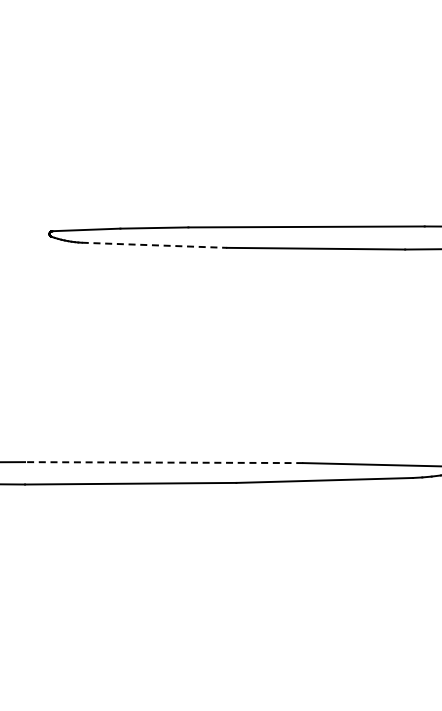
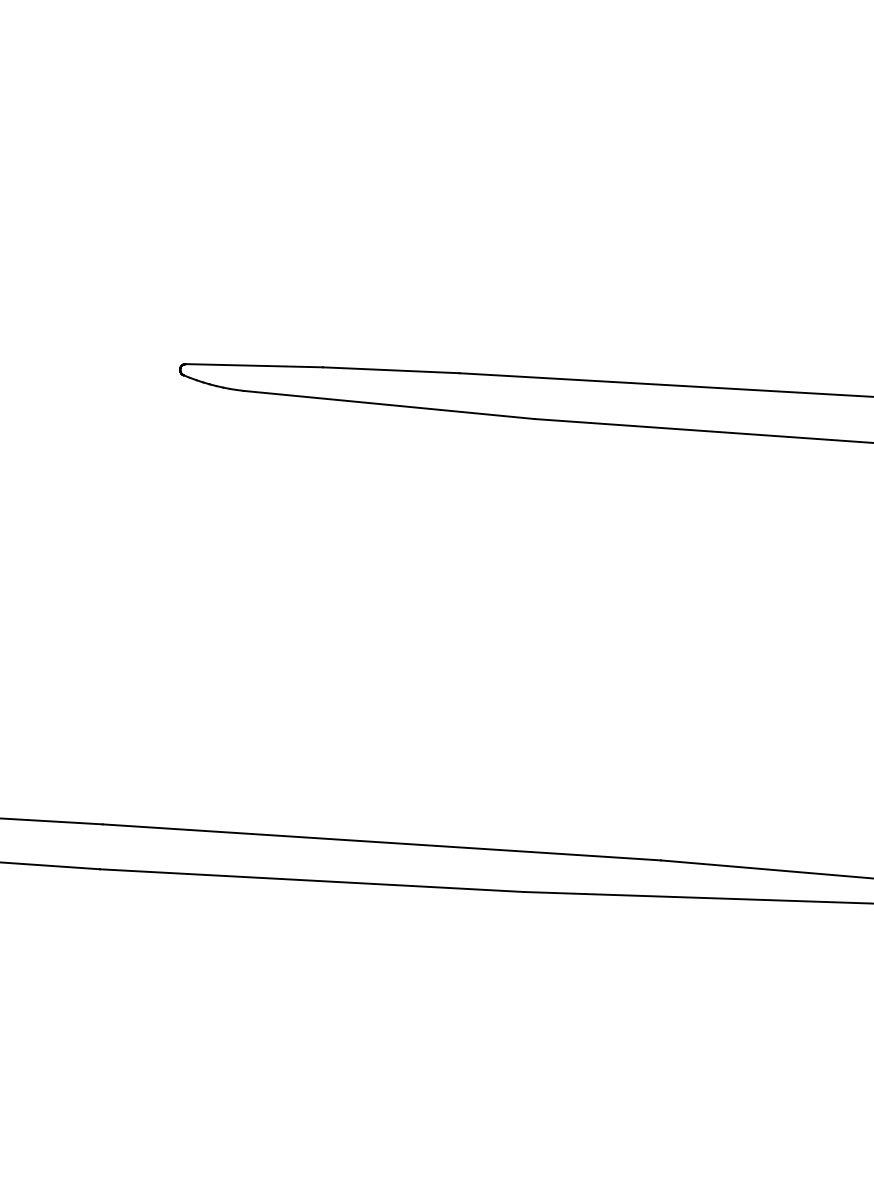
line: (154, 245) -> (389, 405), dashed -> solid
line: (163, 462) -> (380, 842), dashed -> solid

